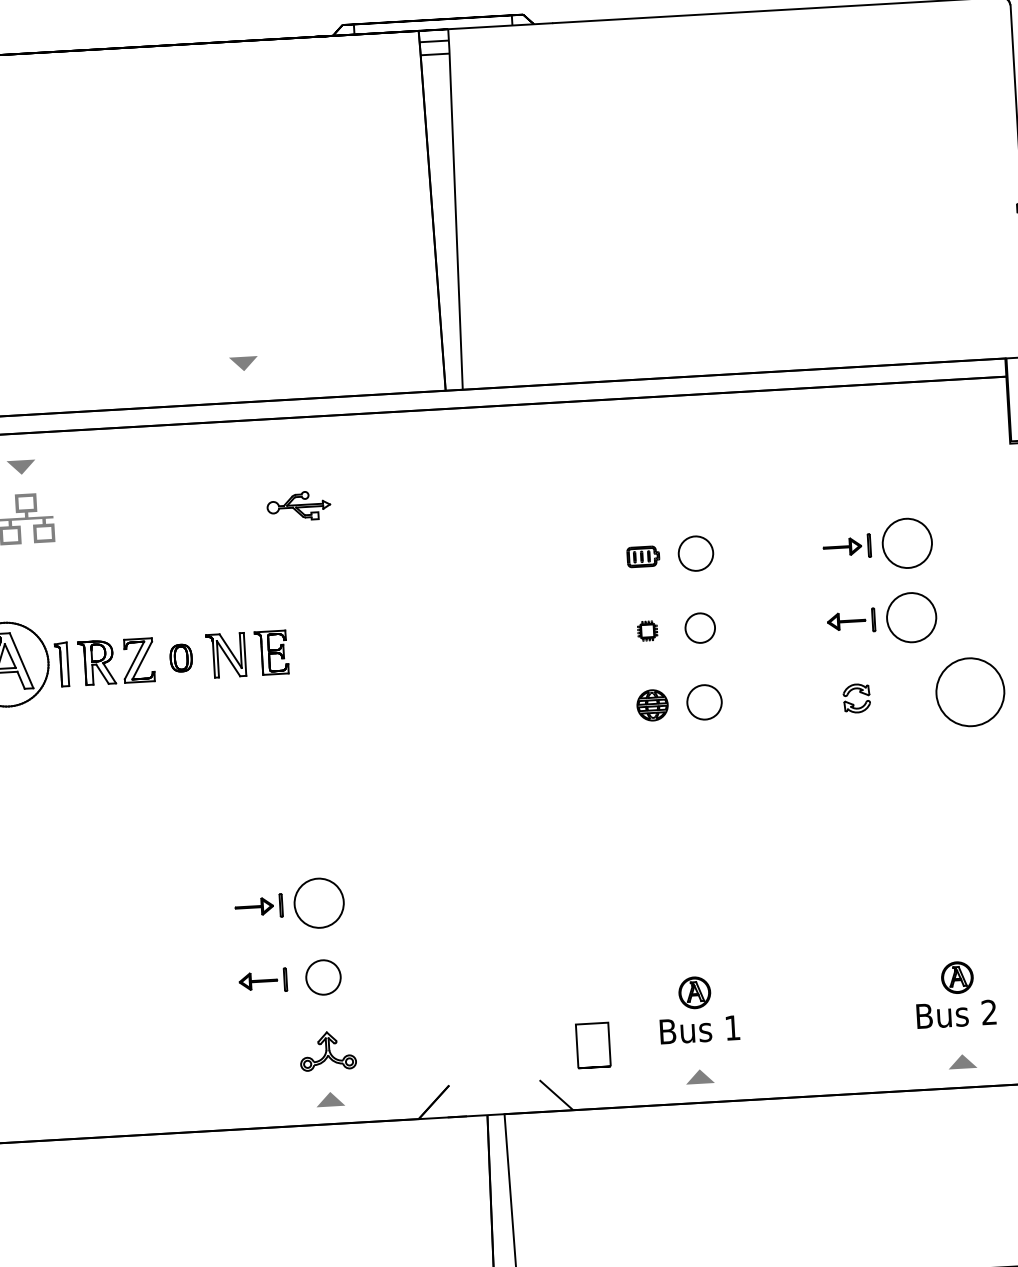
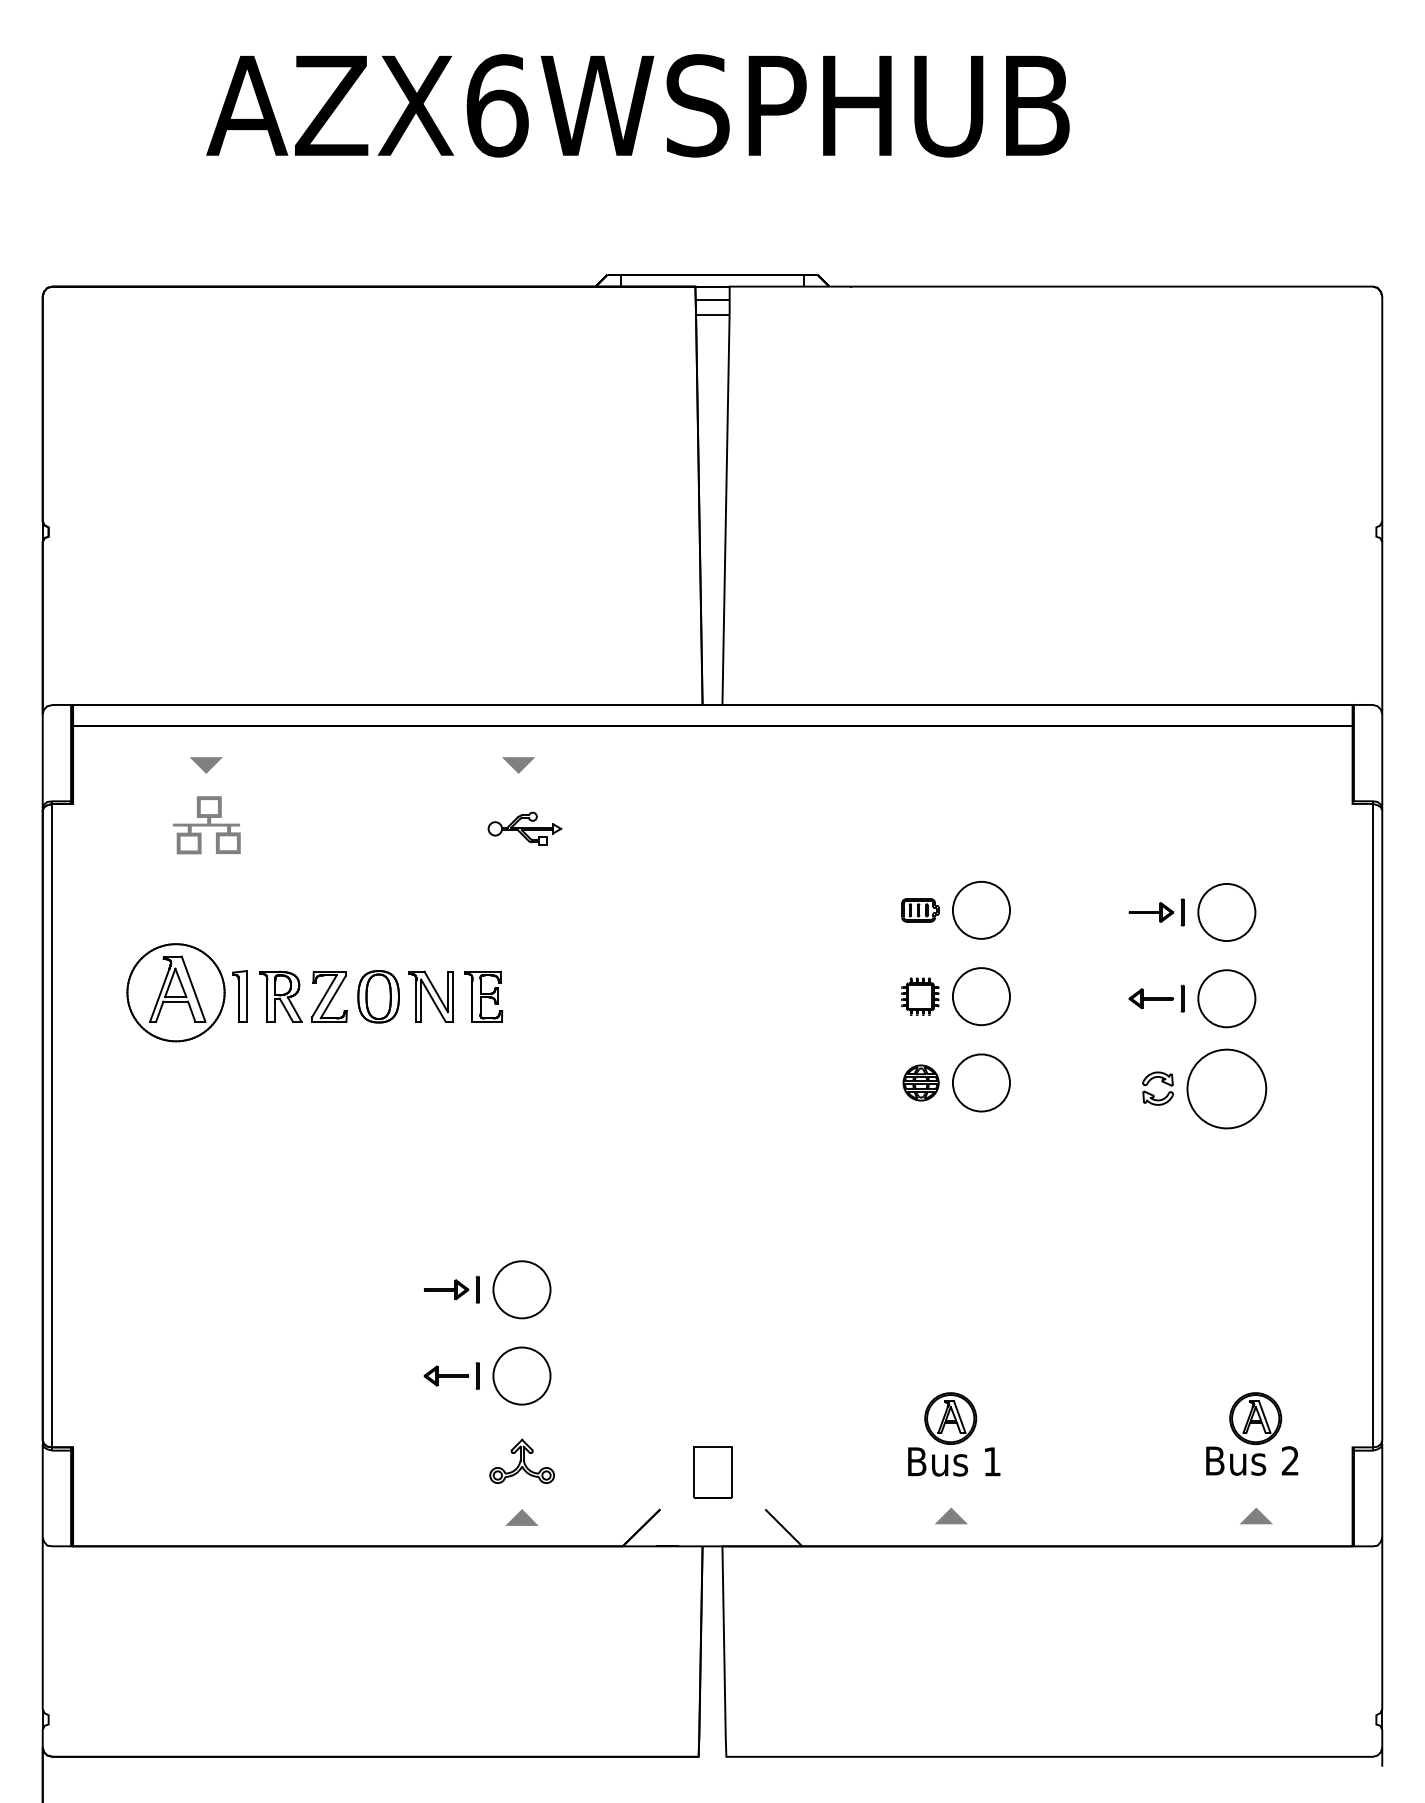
part: (243, 363) -> (518, 765), moved
part: (695, 553) -> (981, 909), size x1.43
part: (700, 627) -> (981, 996), size x1.67
part: (647, 630) -> (920, 996), size x1.67
part: (181, 657) -> (378, 996), size x1.67
part: (970, 691) -> (1226, 1088), moved
part: (704, 701) -> (981, 1082), size x1.43
part: (323, 977) -> (521, 1375), size x1.43
part: (957, 977) -> (1255, 1418), size x1.43
part: (694, 992) -> (950, 1418), size x1.43
part: (593, 1045) -> (712, 1472), moved

